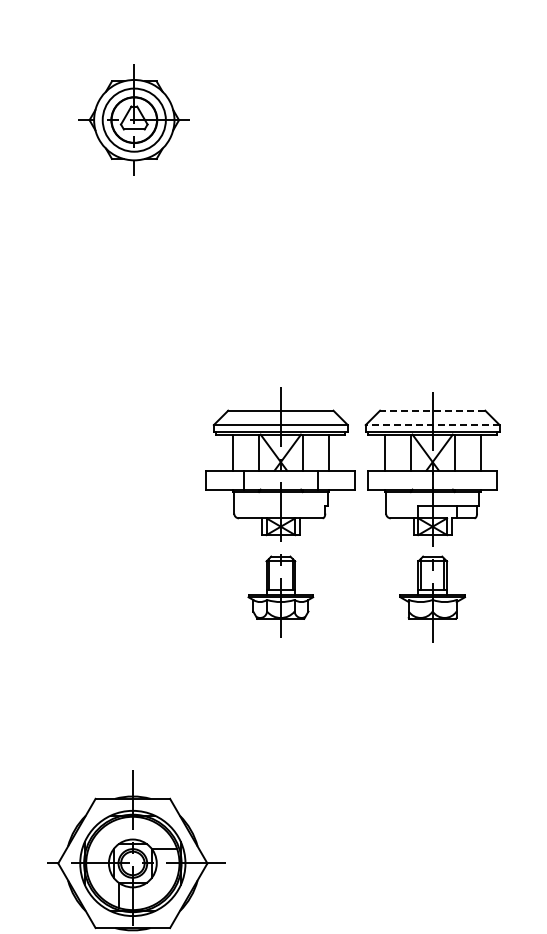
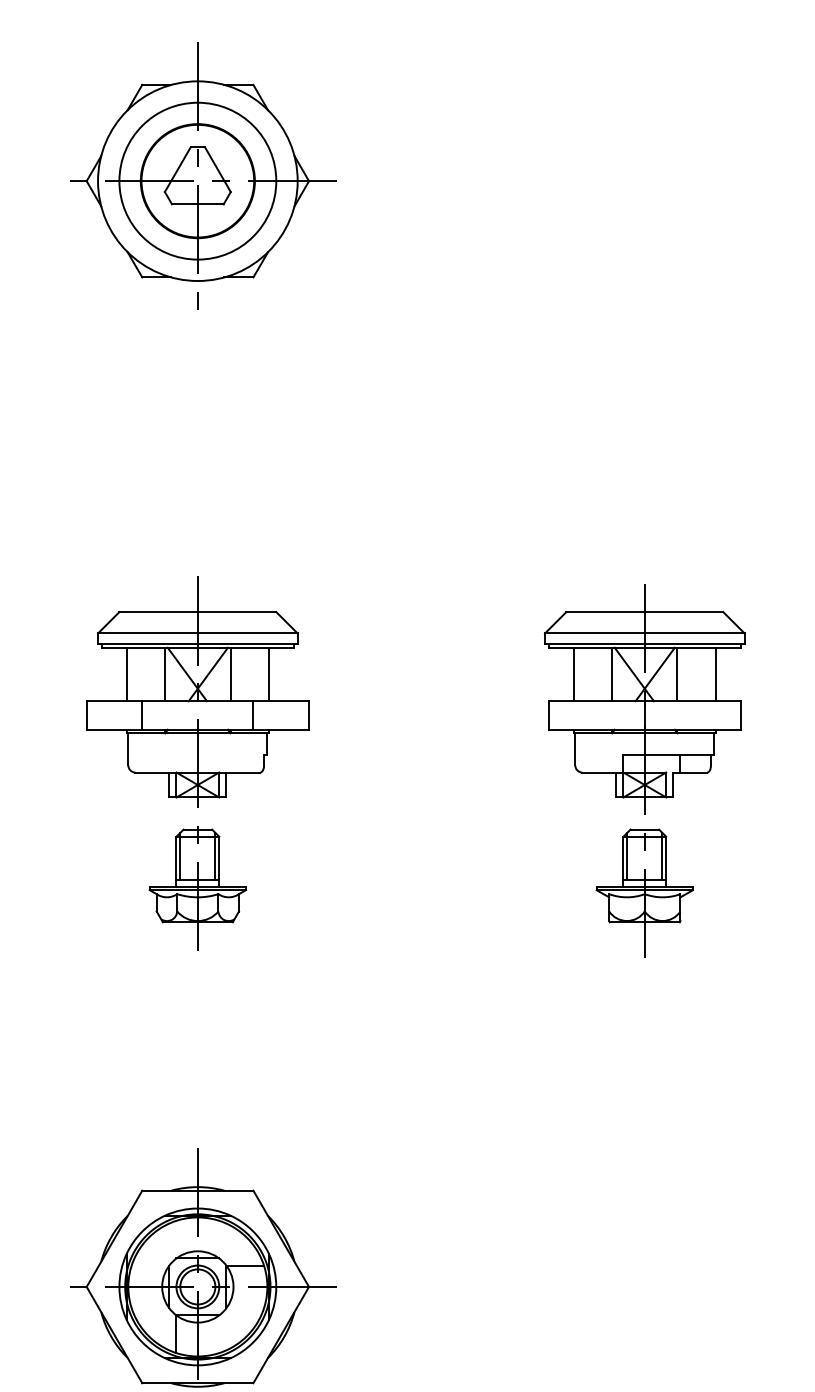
part: (136, 117) -> (203, 175), size x1.67
line: (432, 410) -> (644, 611), dashed -> solid
line: (432, 425) -> (644, 634), dashed -> solid
part: (280, 512) -> (197, 763), moved

